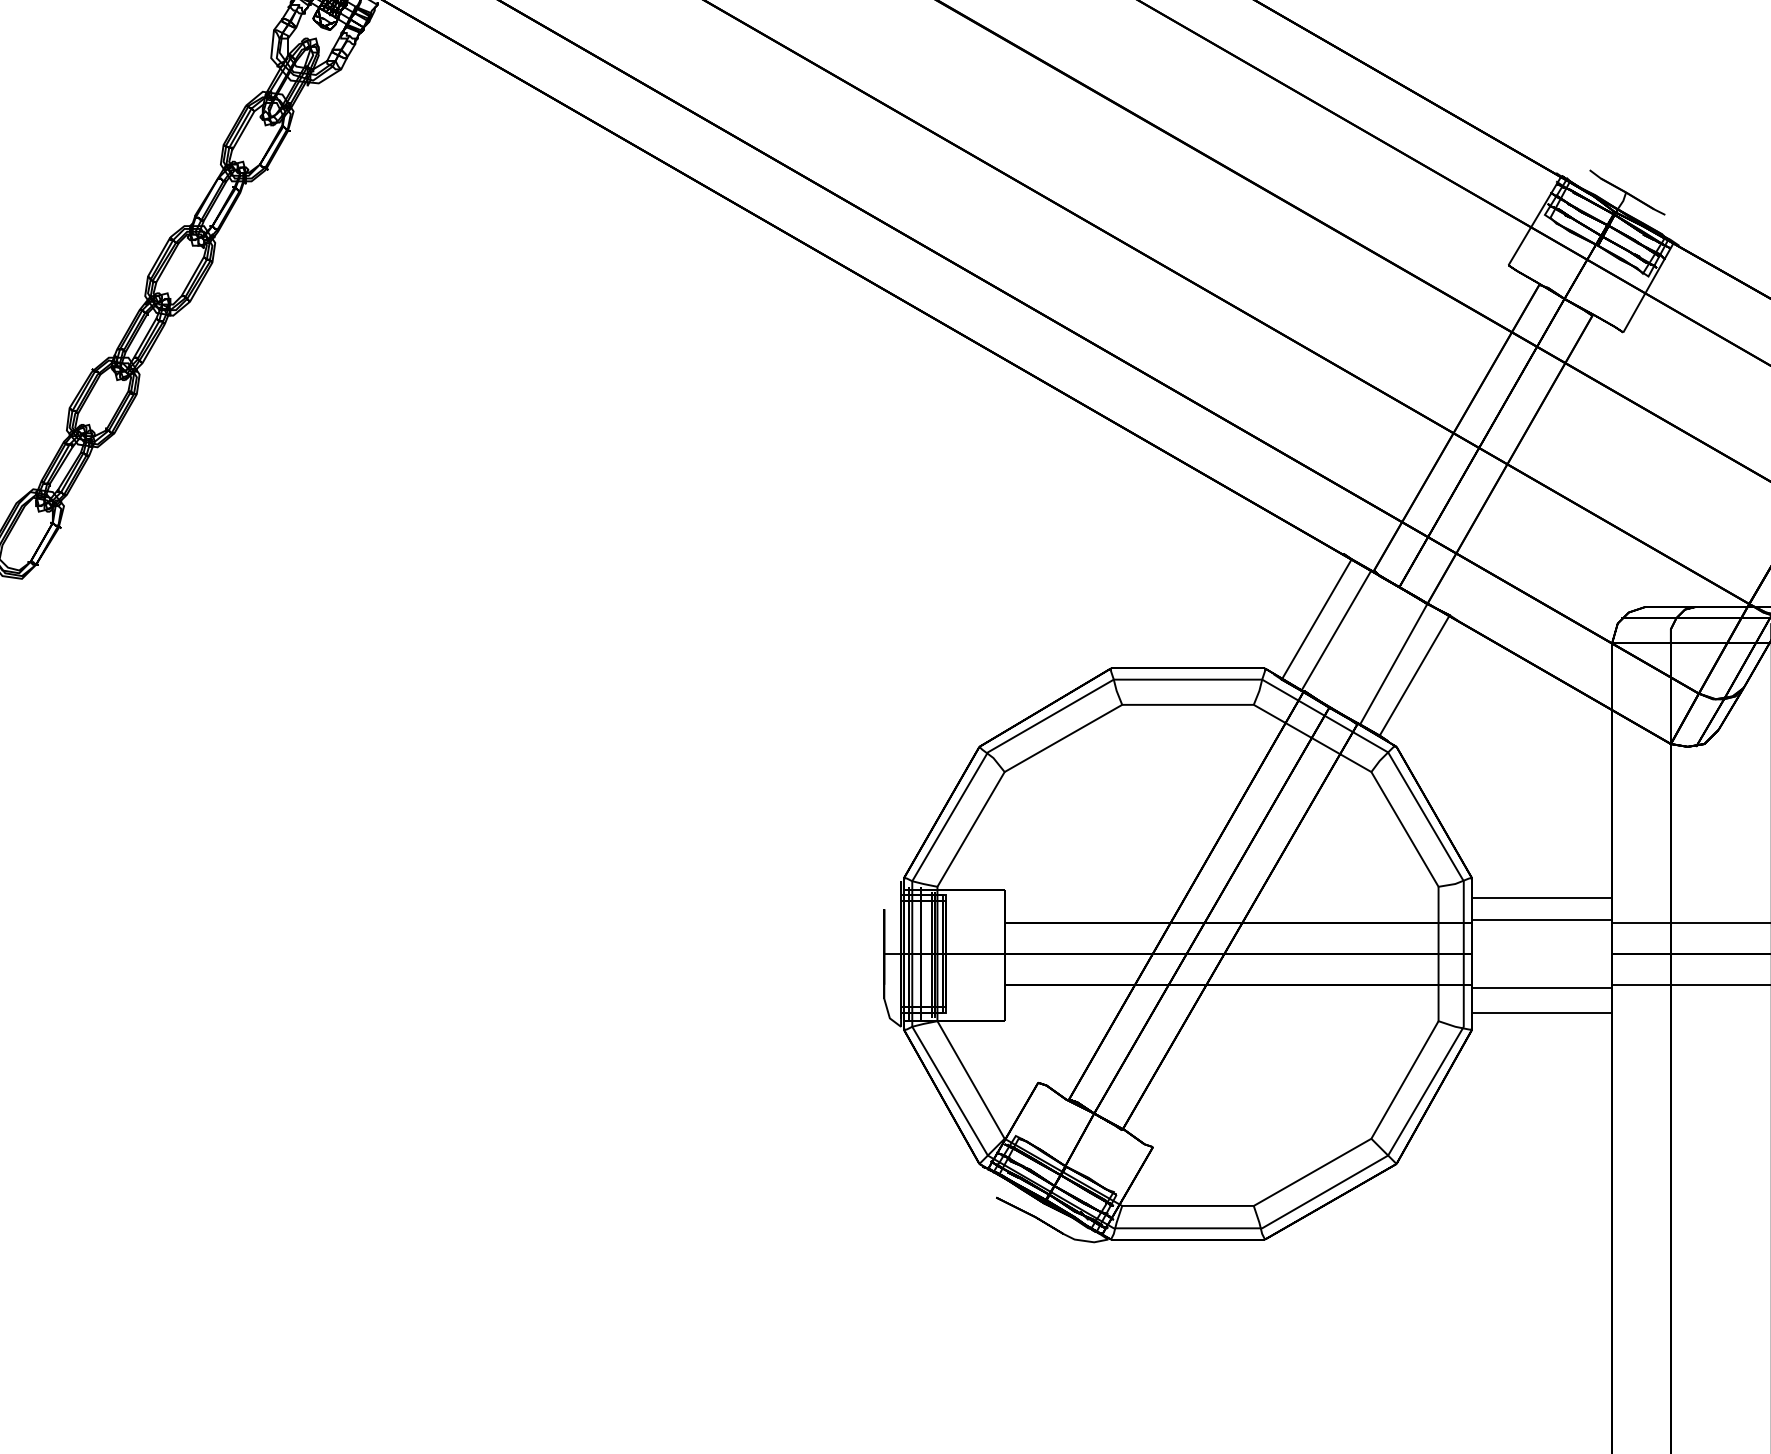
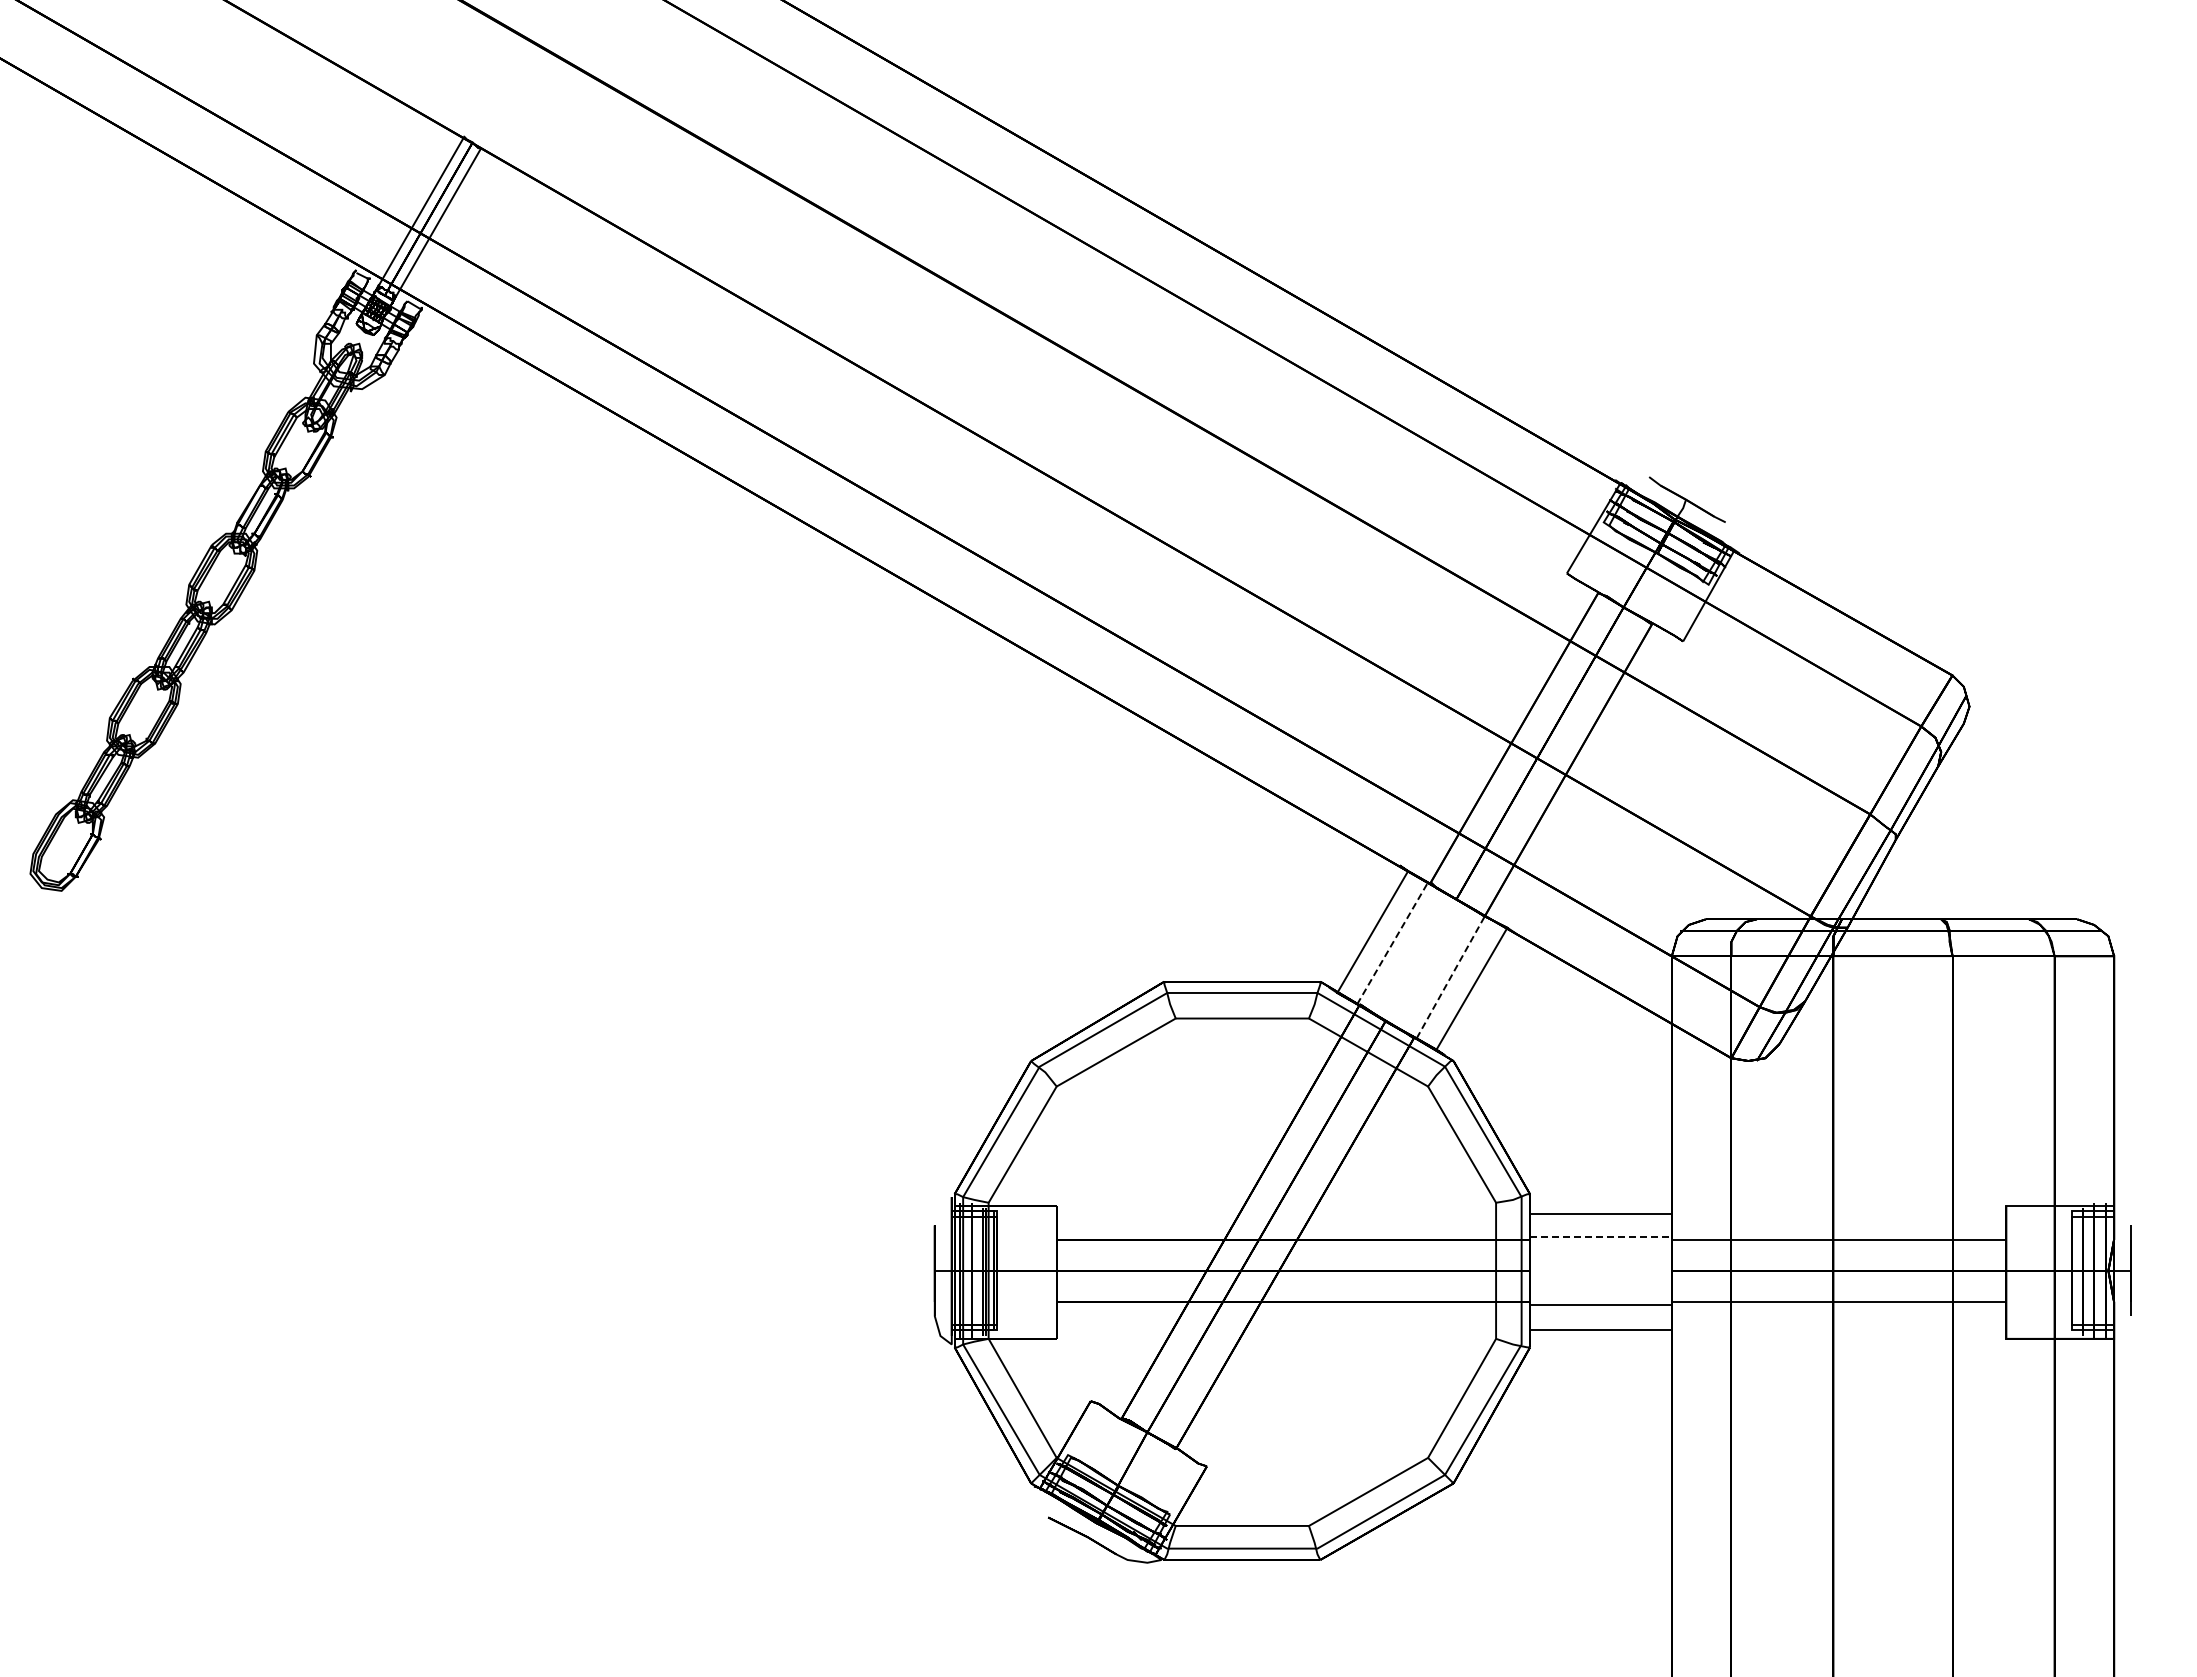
line: (1336, 630) -> (1392, 943), solid -> dashed
line: (1393, 664) -> (1450, 977), solid -> dashed
line: (1541, 920) -> (1600, 1236), solid -> dashed

